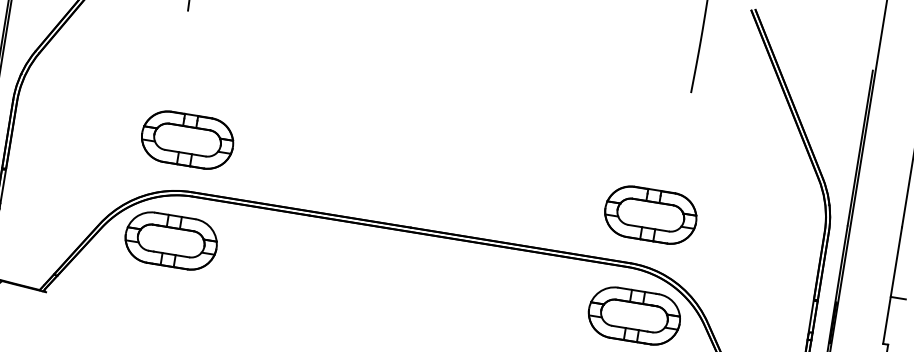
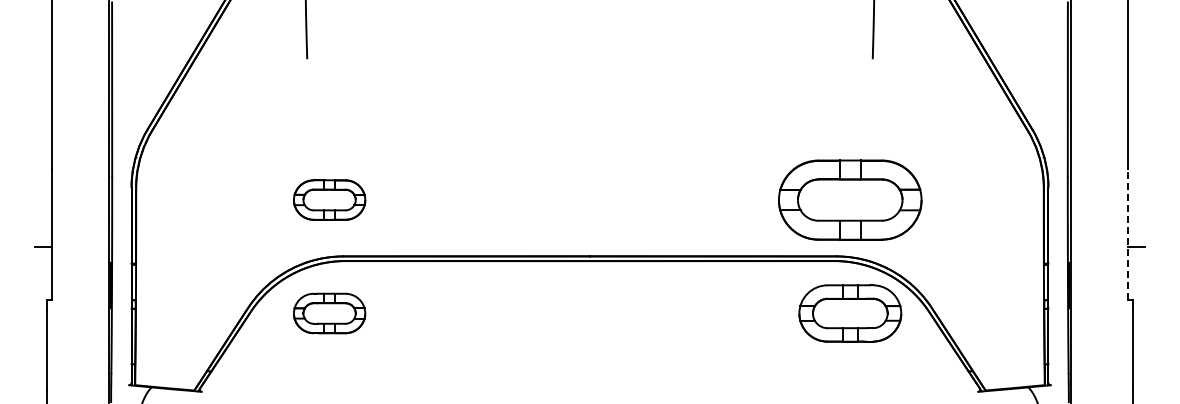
part: (187, 139) -> (329, 199), size x0.7
part: (651, 214) -> (850, 199), size x1.4
part: (171, 240) -> (329, 313), size x0.7
line: (892, 284) -> (1127, 233), solid -> dashed

